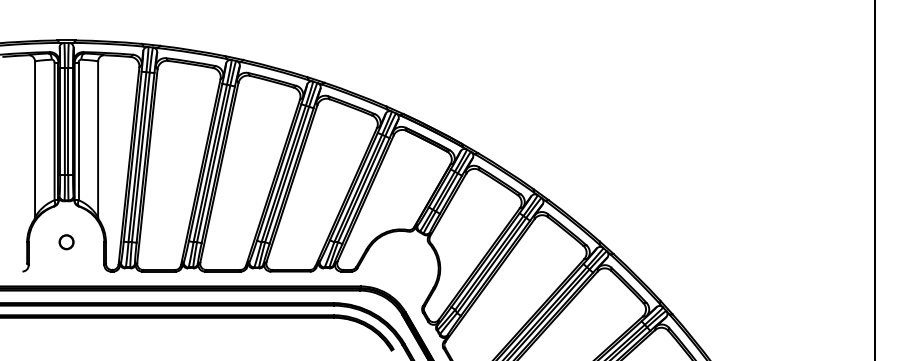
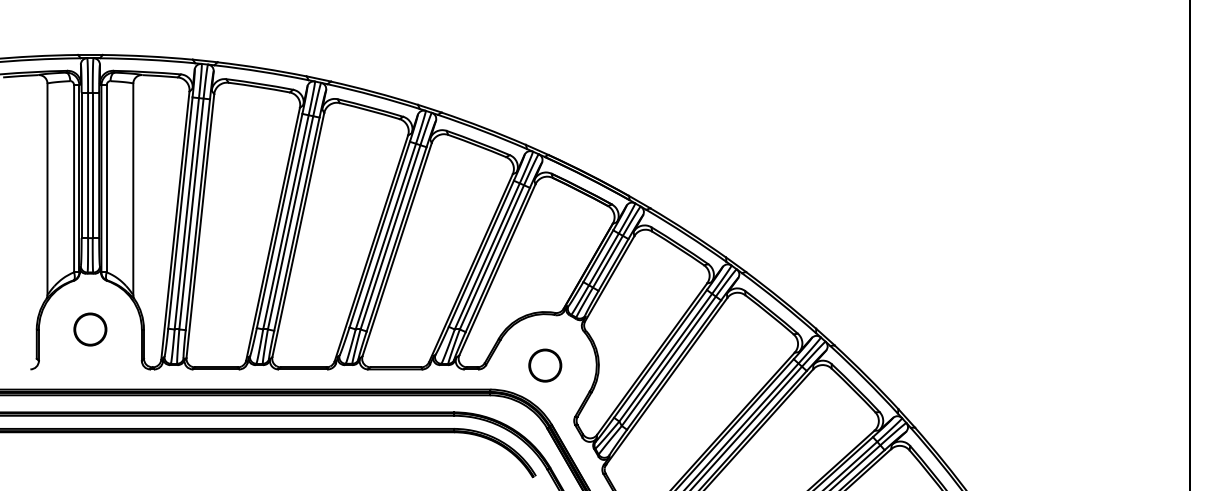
circle: (66, 242) -> (90, 329), size x1.67
circle: (401, 268) -> (545, 365), added

